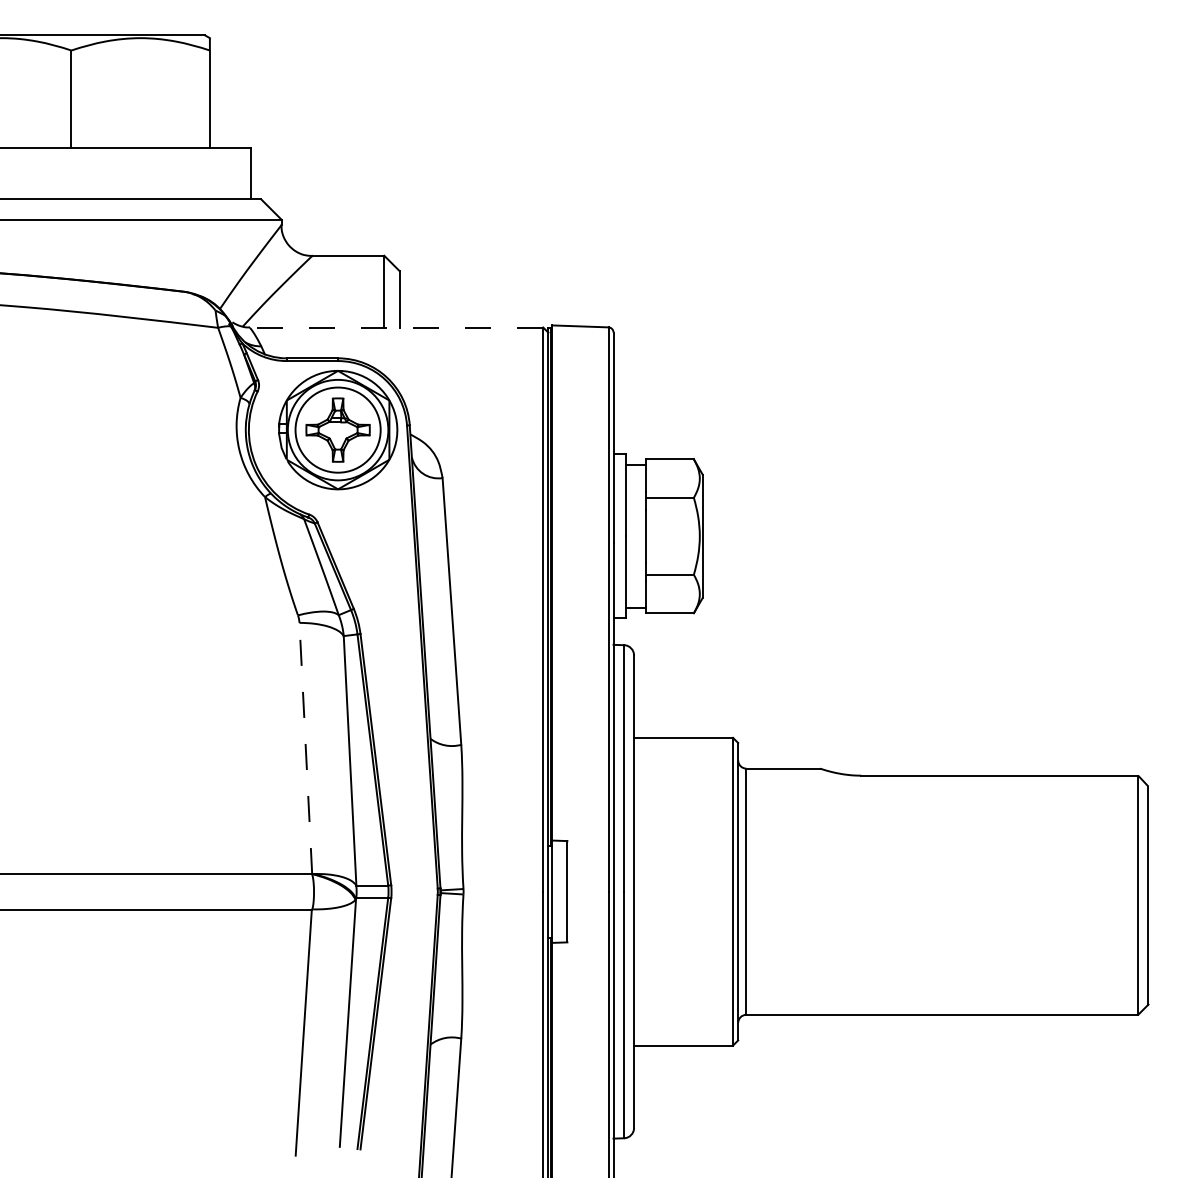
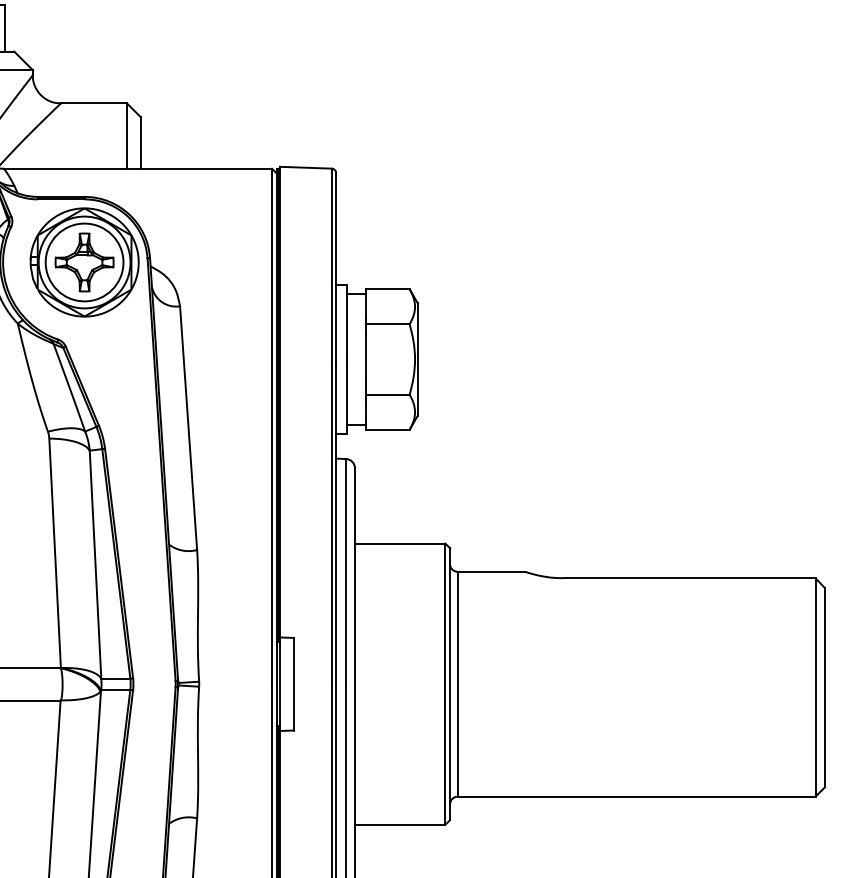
line: (396, 327) -> (137, 168), dashed -> solid
line: (305, 748) -> (54, 553), dashed -> solid

